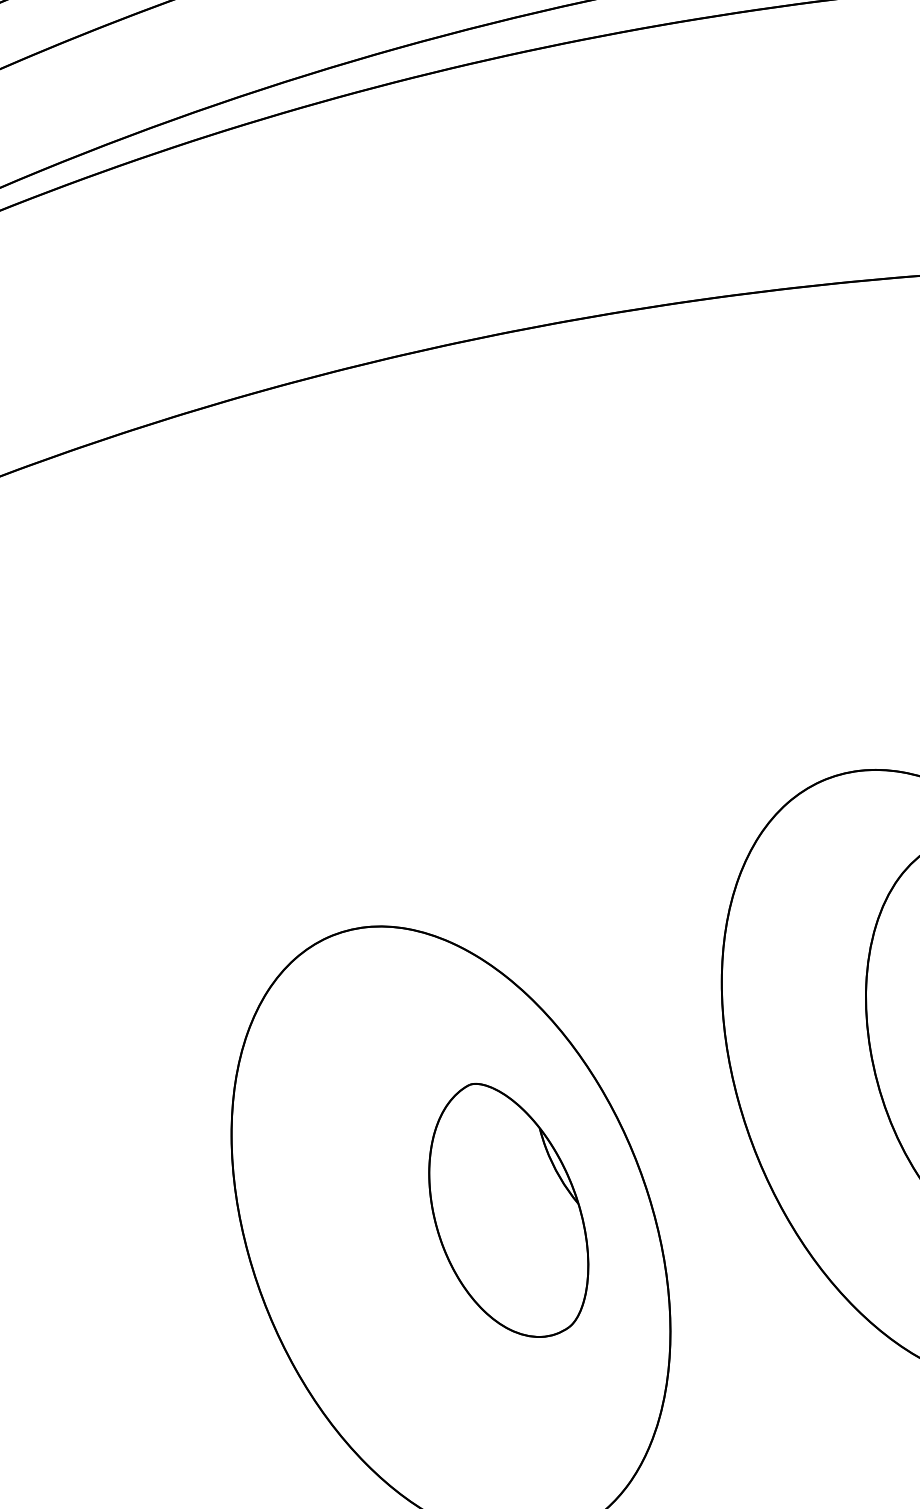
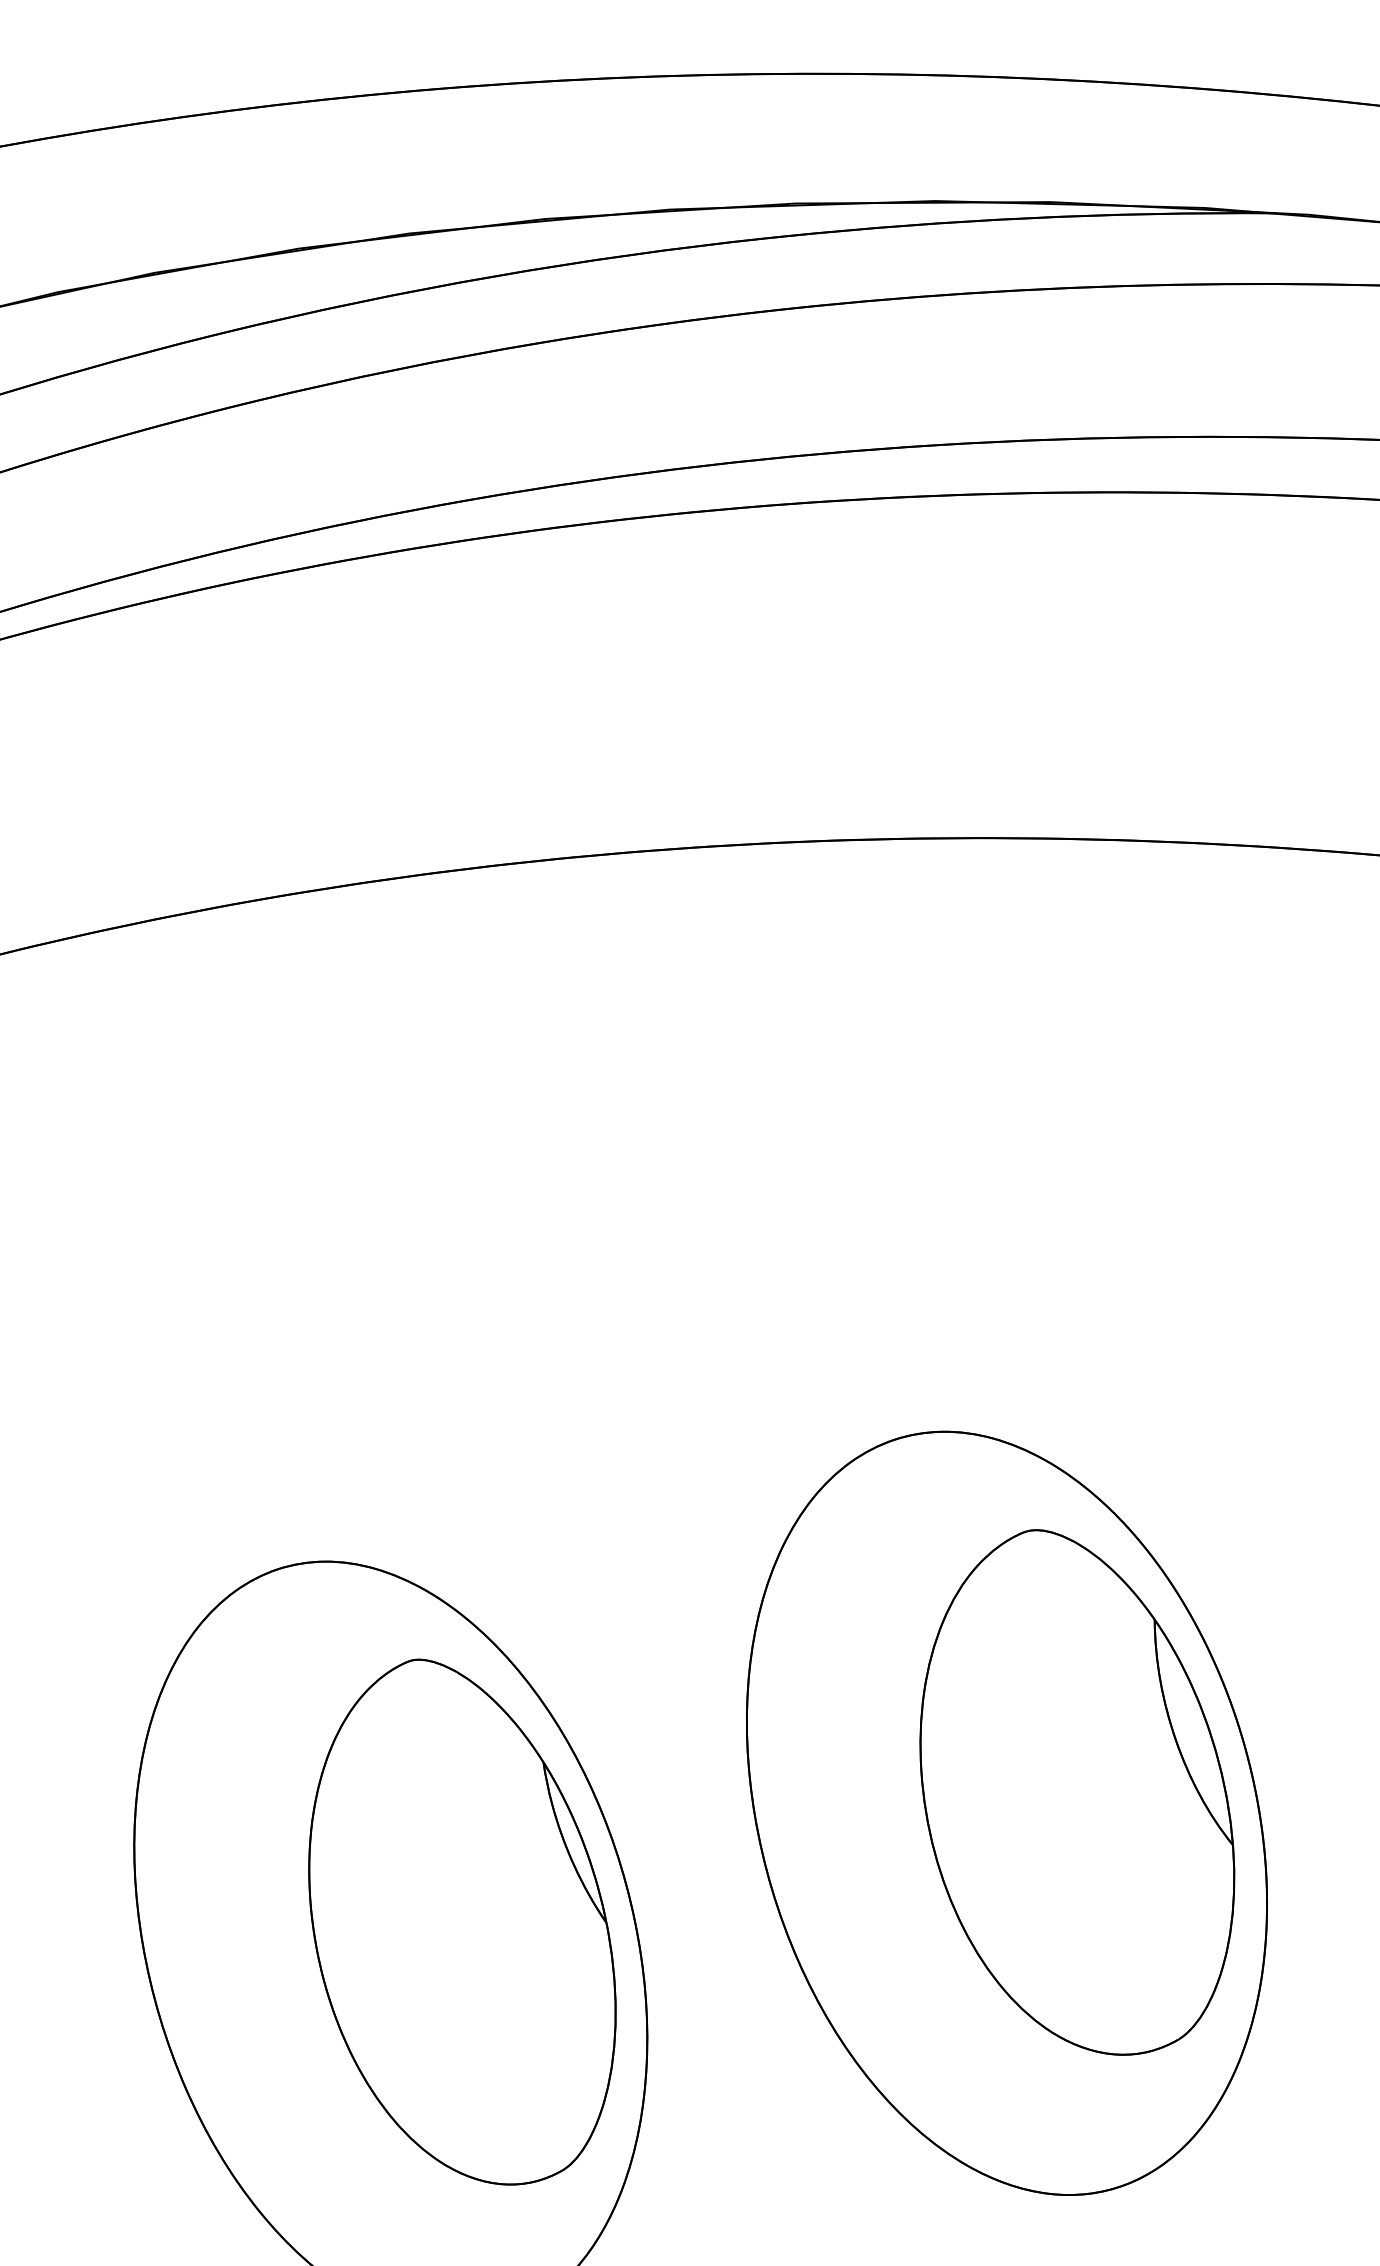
part: (507, 1209) -> (462, 1921), size x1.67

